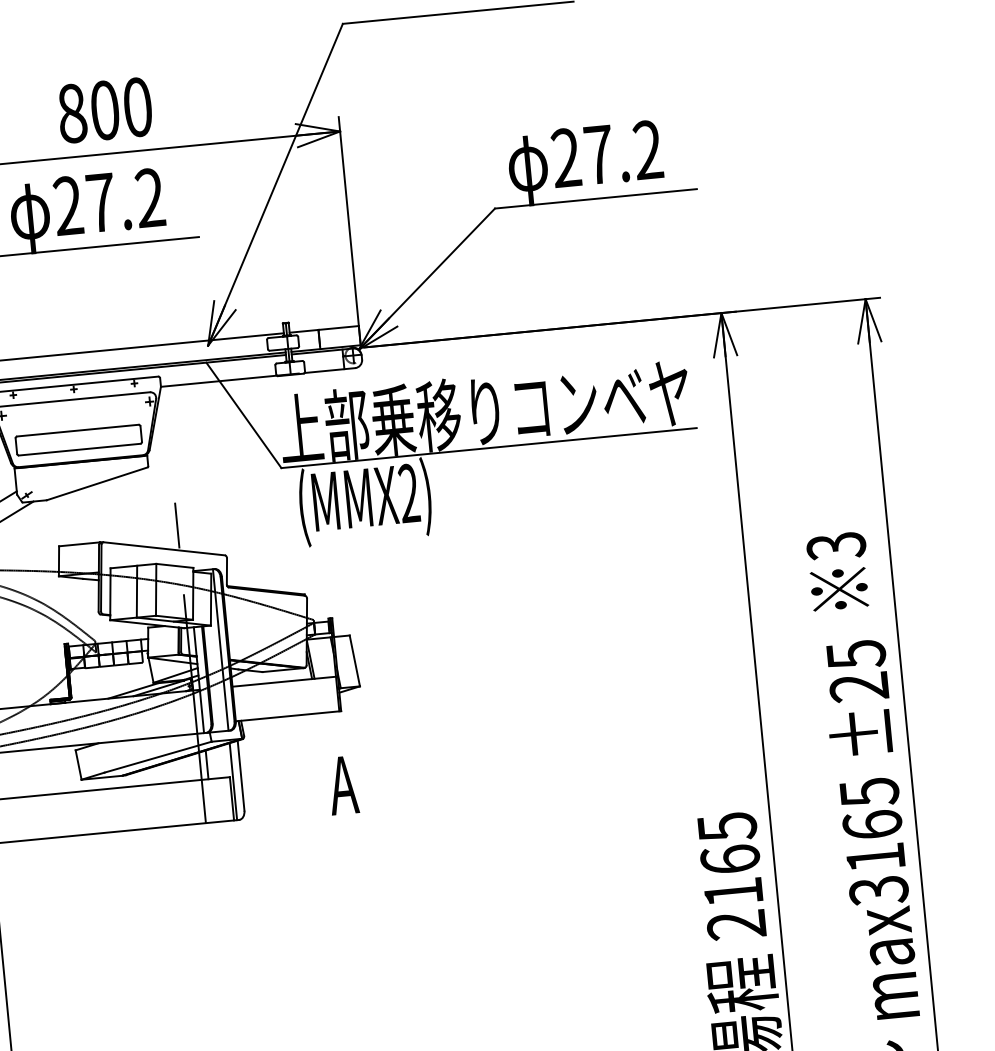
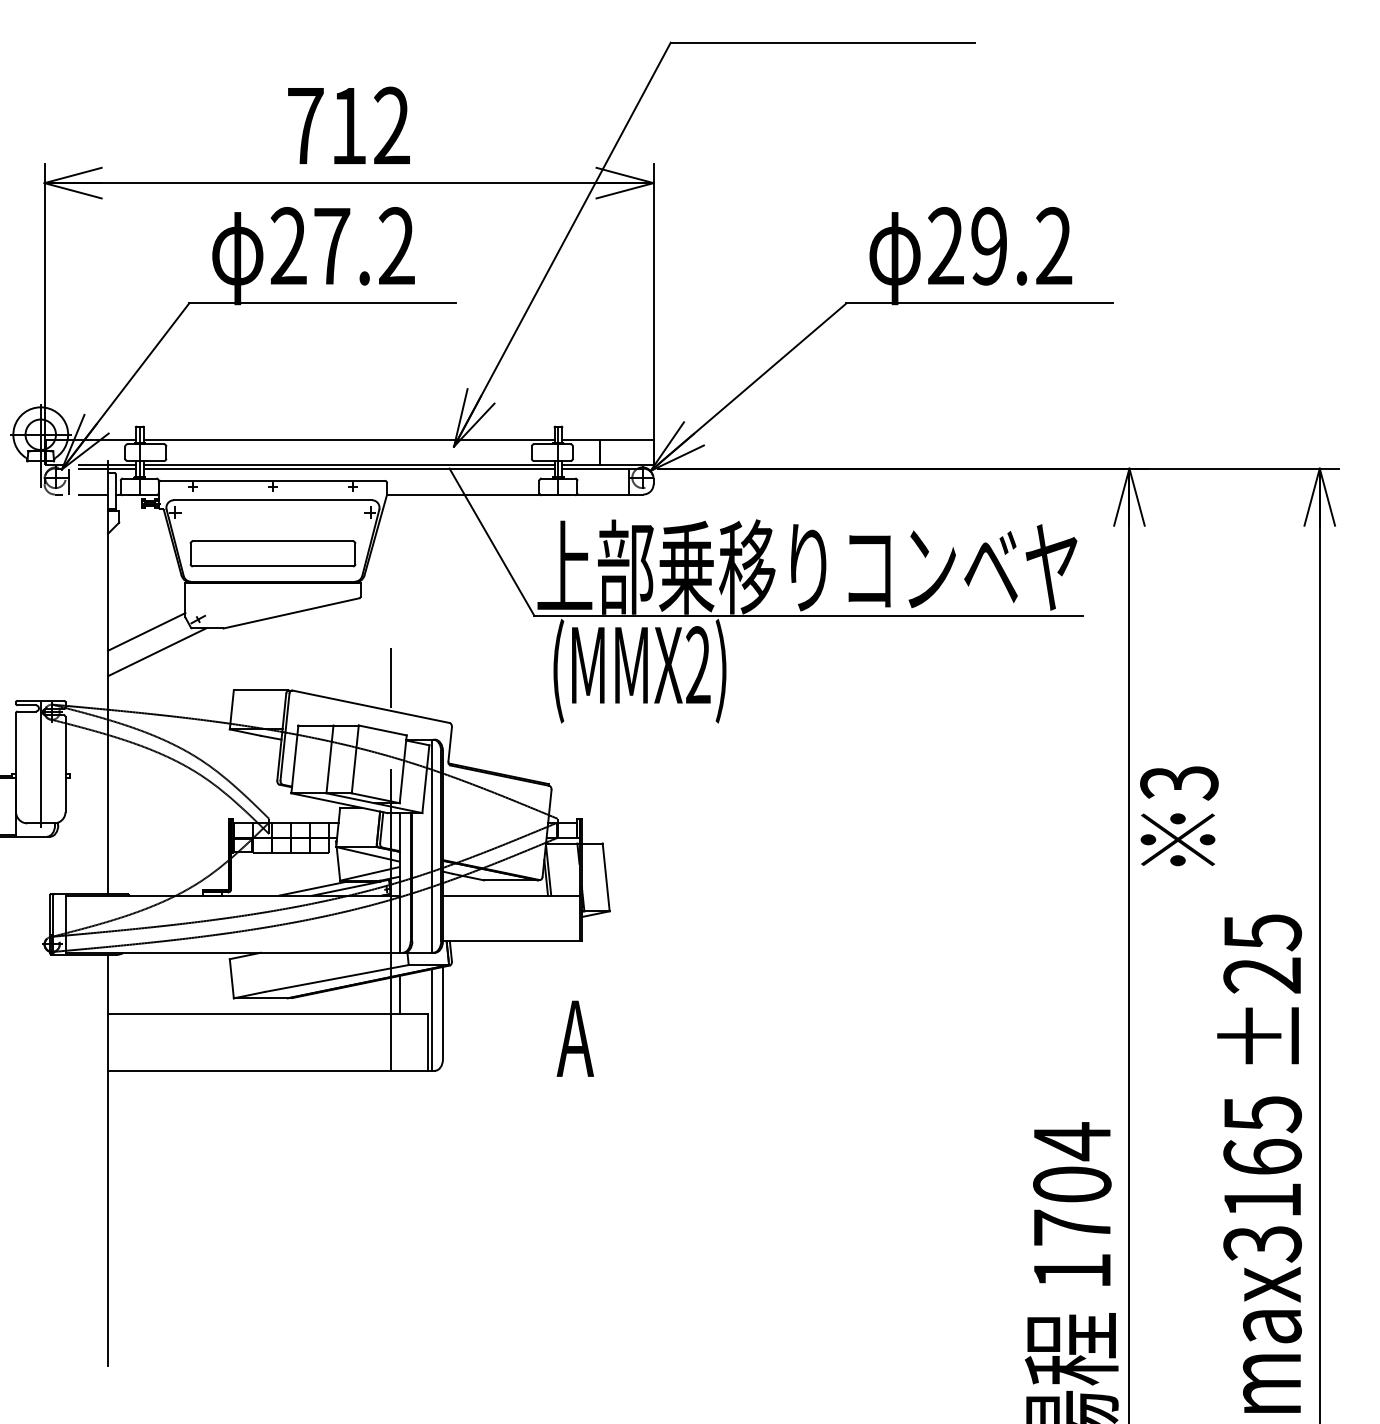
text: (104, 110) -> (348, 125), 800 -> 712
text: (599, 155) -> (989, 246), 27.2 -> 29.2
text: (838, 571) -> (1179, 816), moved
text: (732, 875) -> (1072, 1205), 2165 -> 1704

